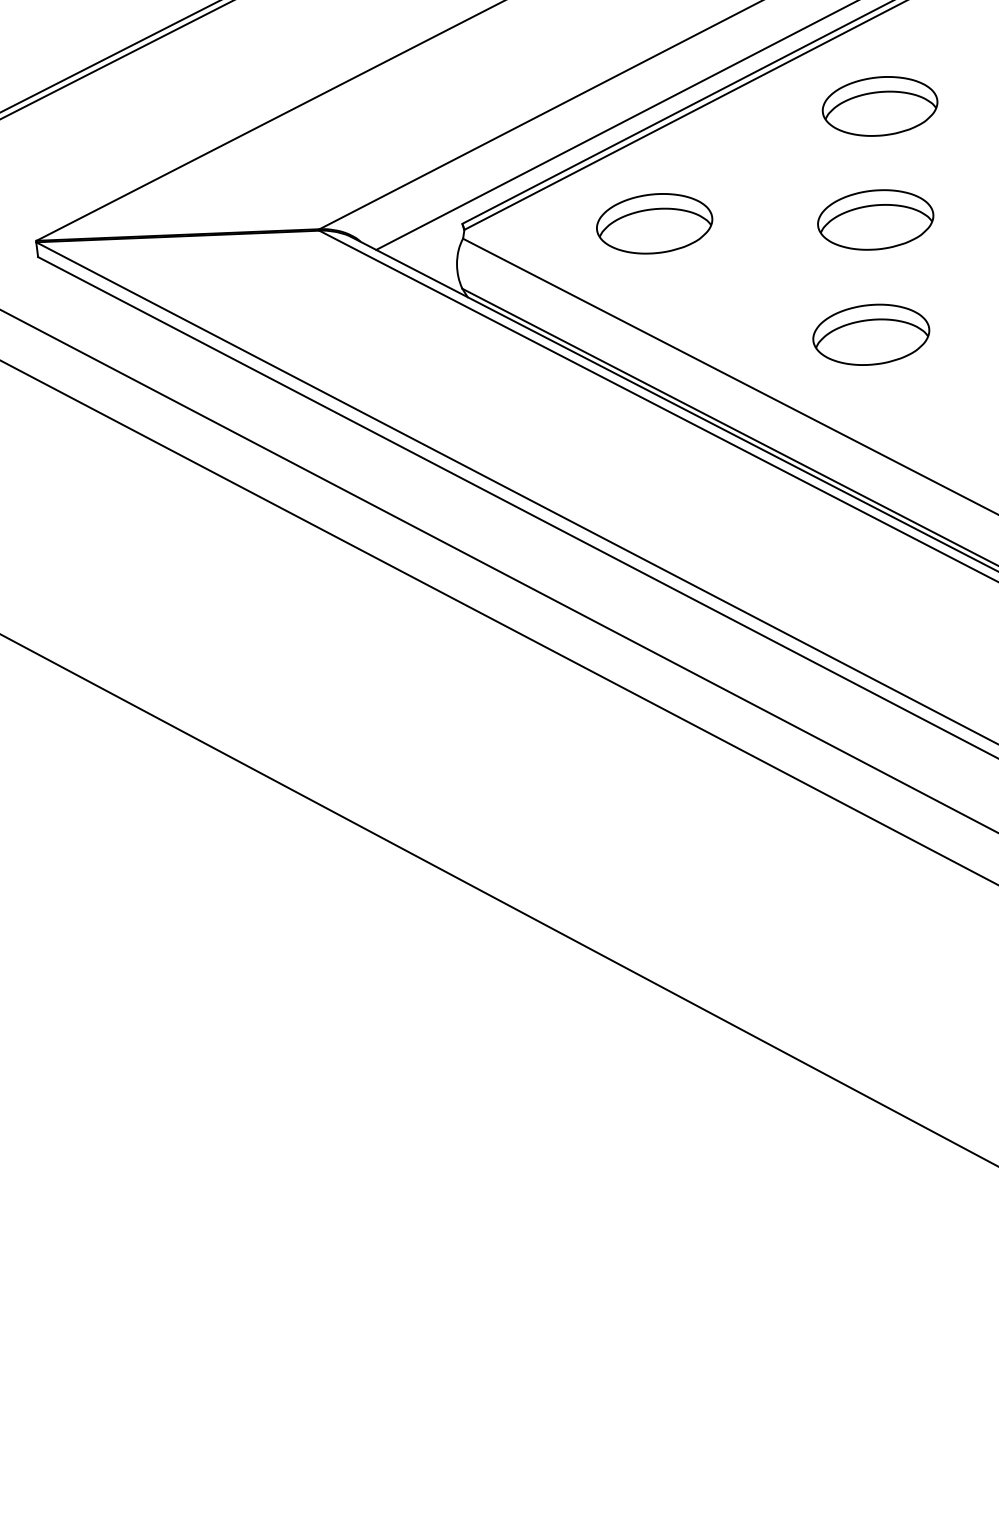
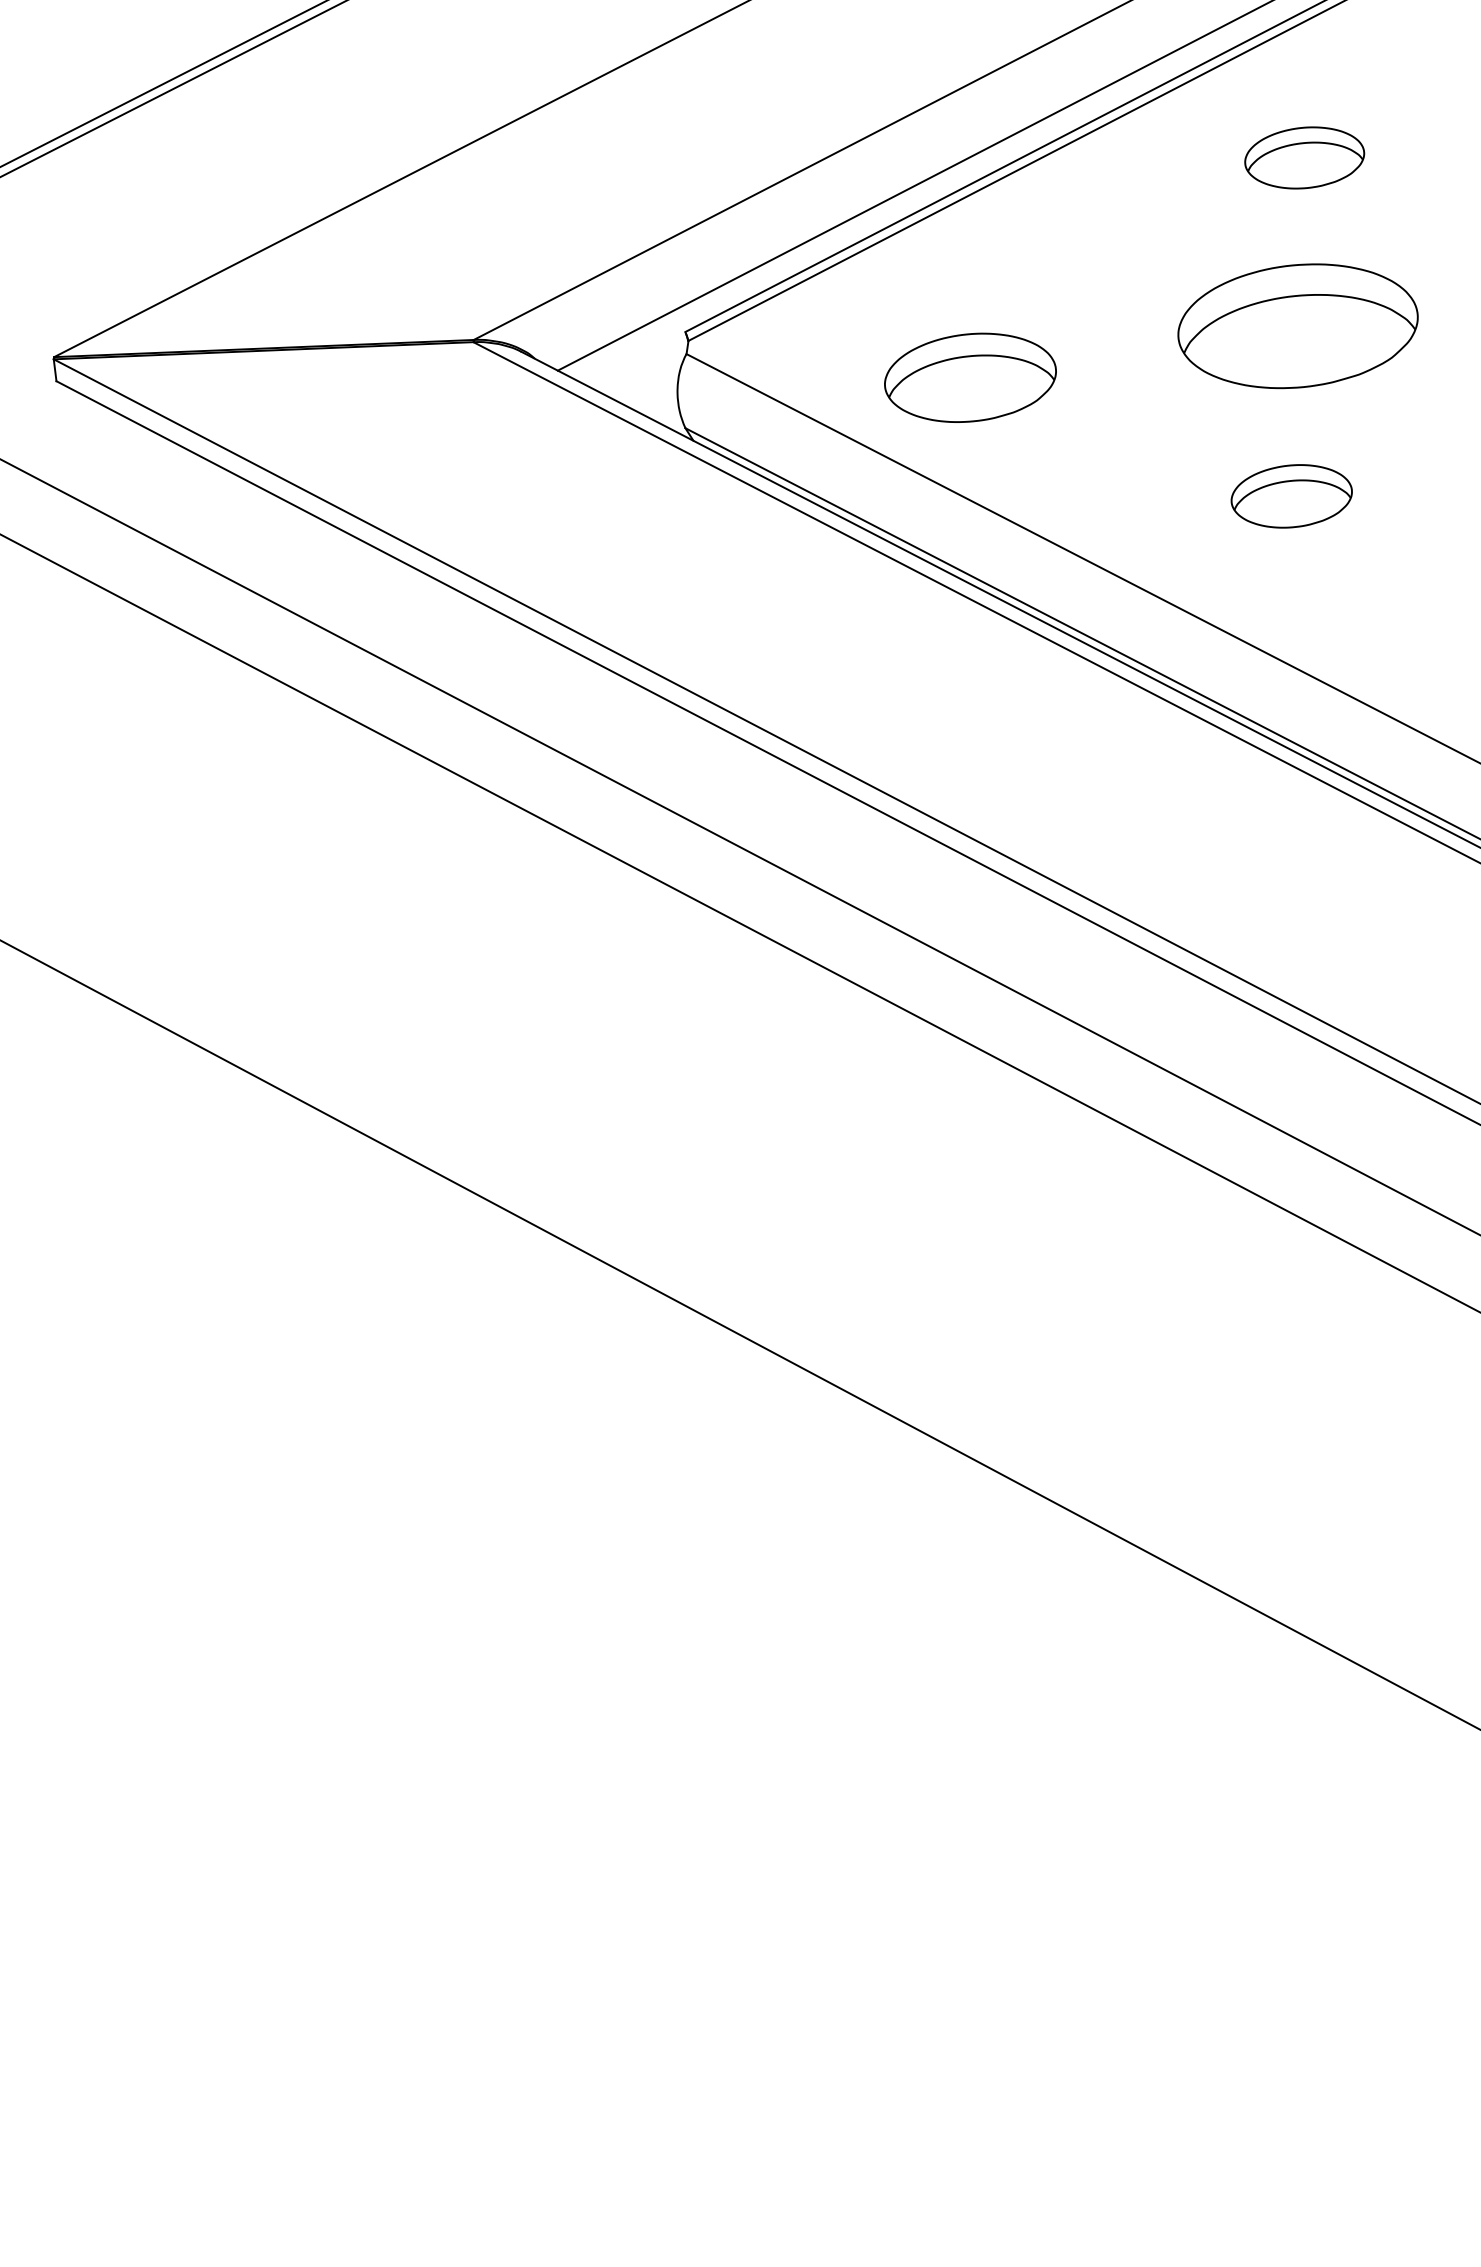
part: (879, 106) -> (1303, 158), size x0.7
part: (875, 219) -> (1297, 325), size x1.4
part: (654, 223) -> (970, 377), moved
part: (871, 334) -> (1291, 496), size x0.7

